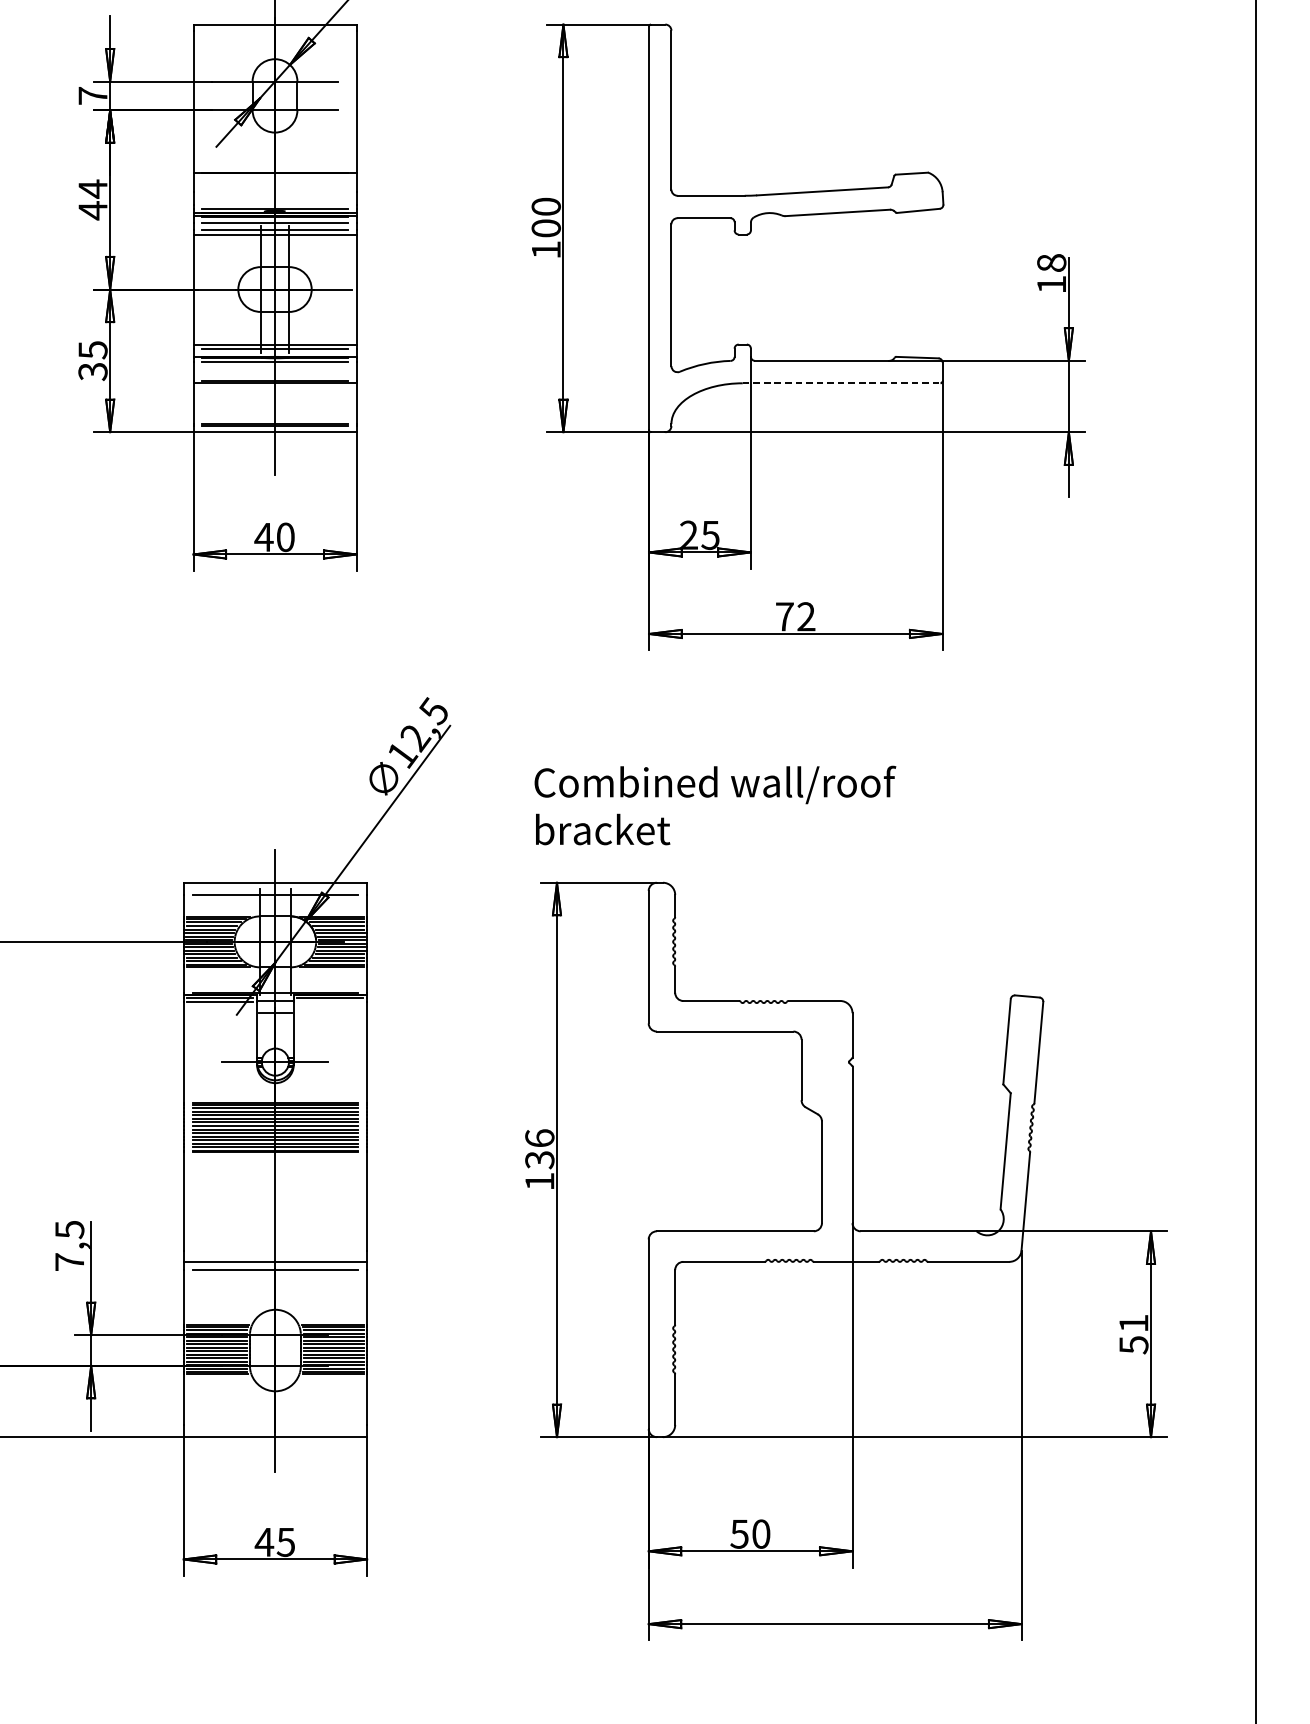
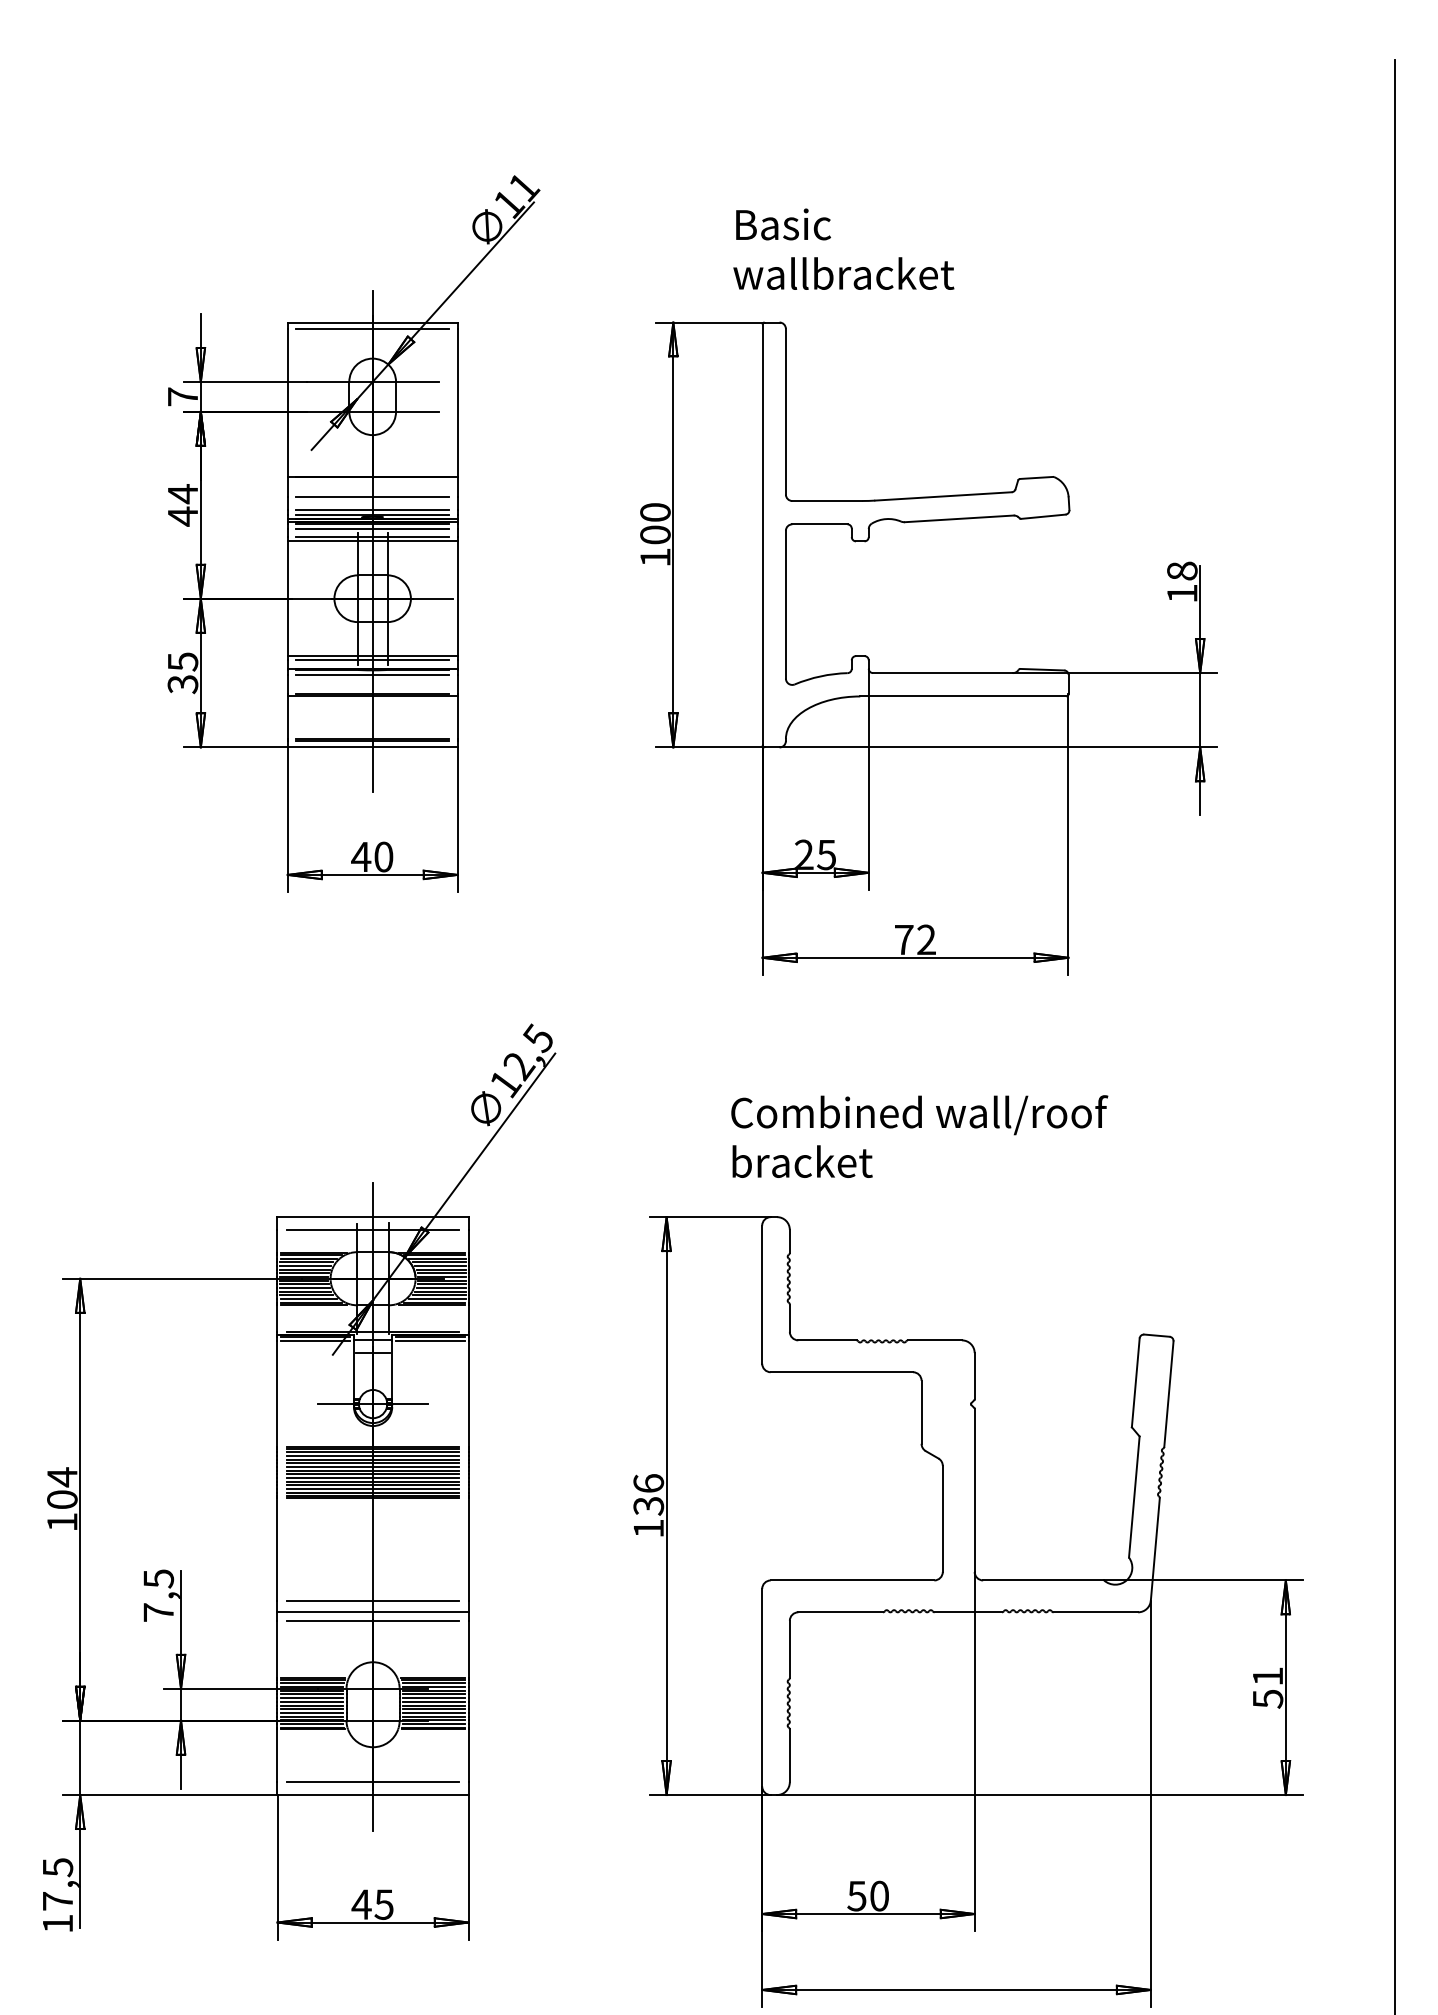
line: (274, 30) -> (372, 328), added
line: (274, 192) -> (372, 497), added
line: (274, 204) -> (372, 510), added
line: (841, 383) -> (963, 696), dashed -> solid
text: (715, 805) -> (919, 1136), moved
line: (330, 1002) -> (430, 1341), added
line: (275, 1250) -> (373, 1600), added
line: (275, 1425) -> (373, 1782), added

